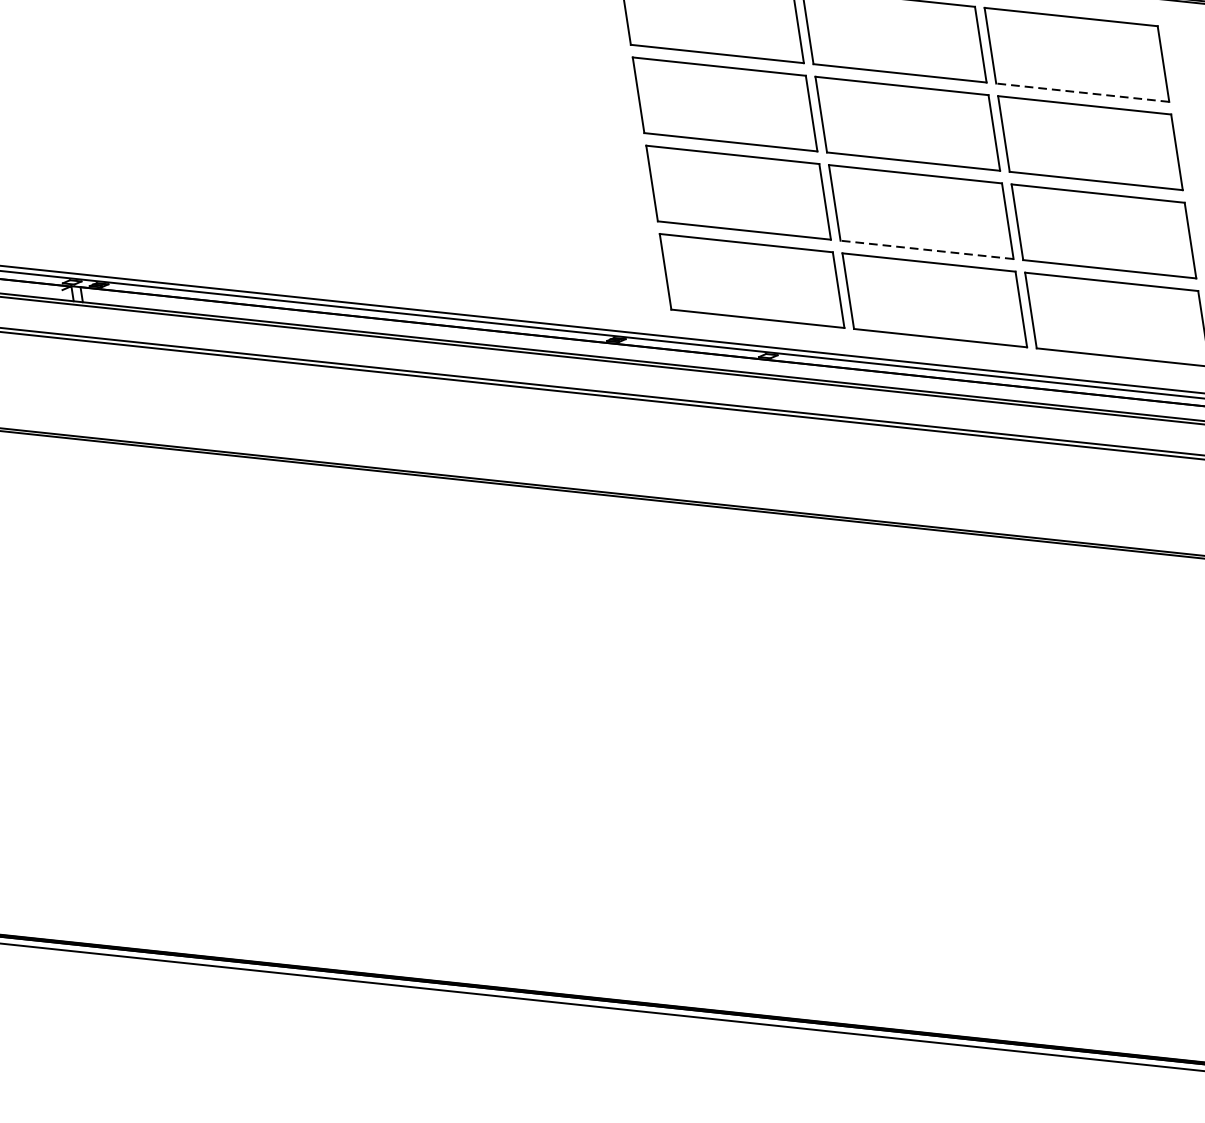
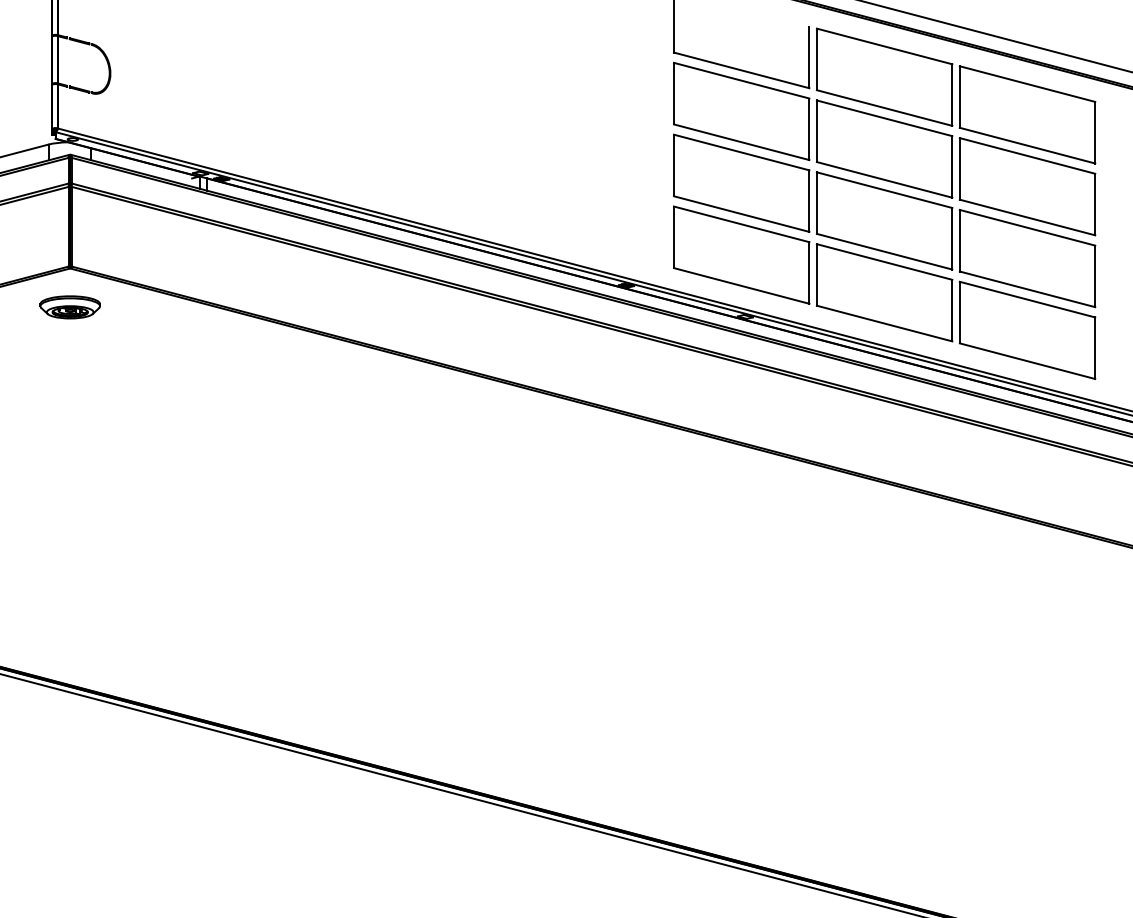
line: (1082, 92) -> (1027, 145), dashed -> solid
line: (926, 249) -> (884, 251), dashed -> solid

